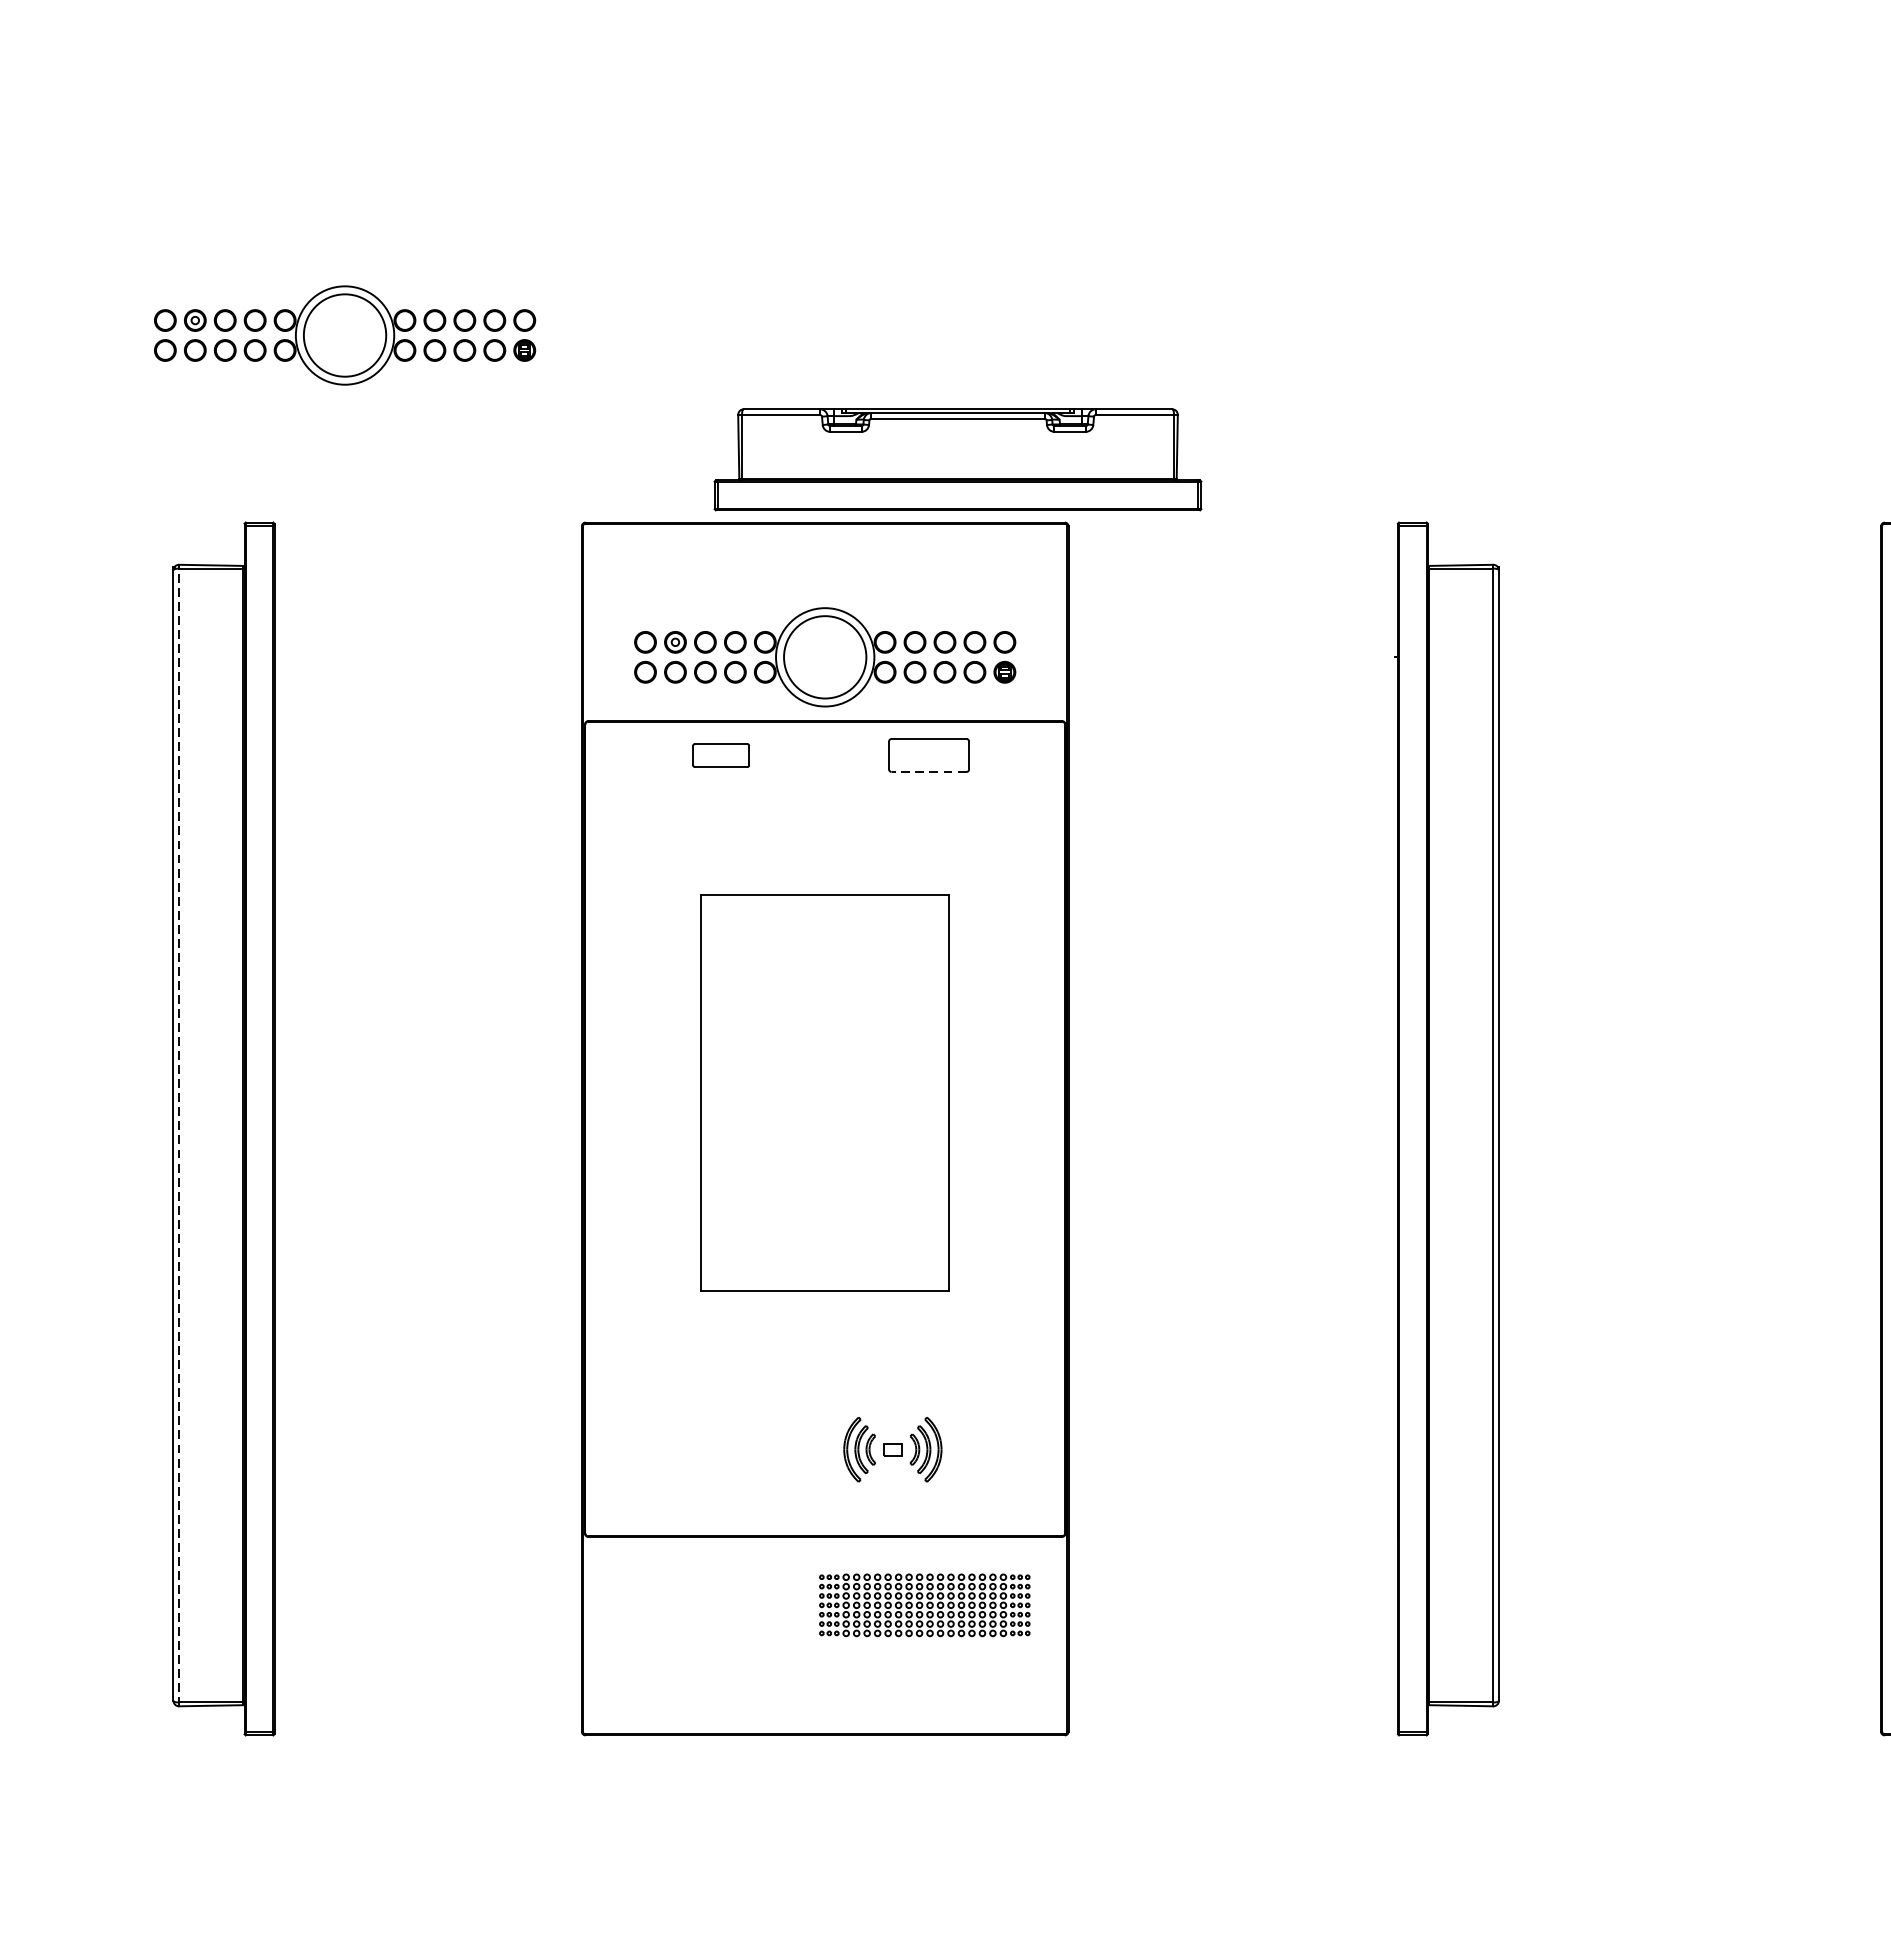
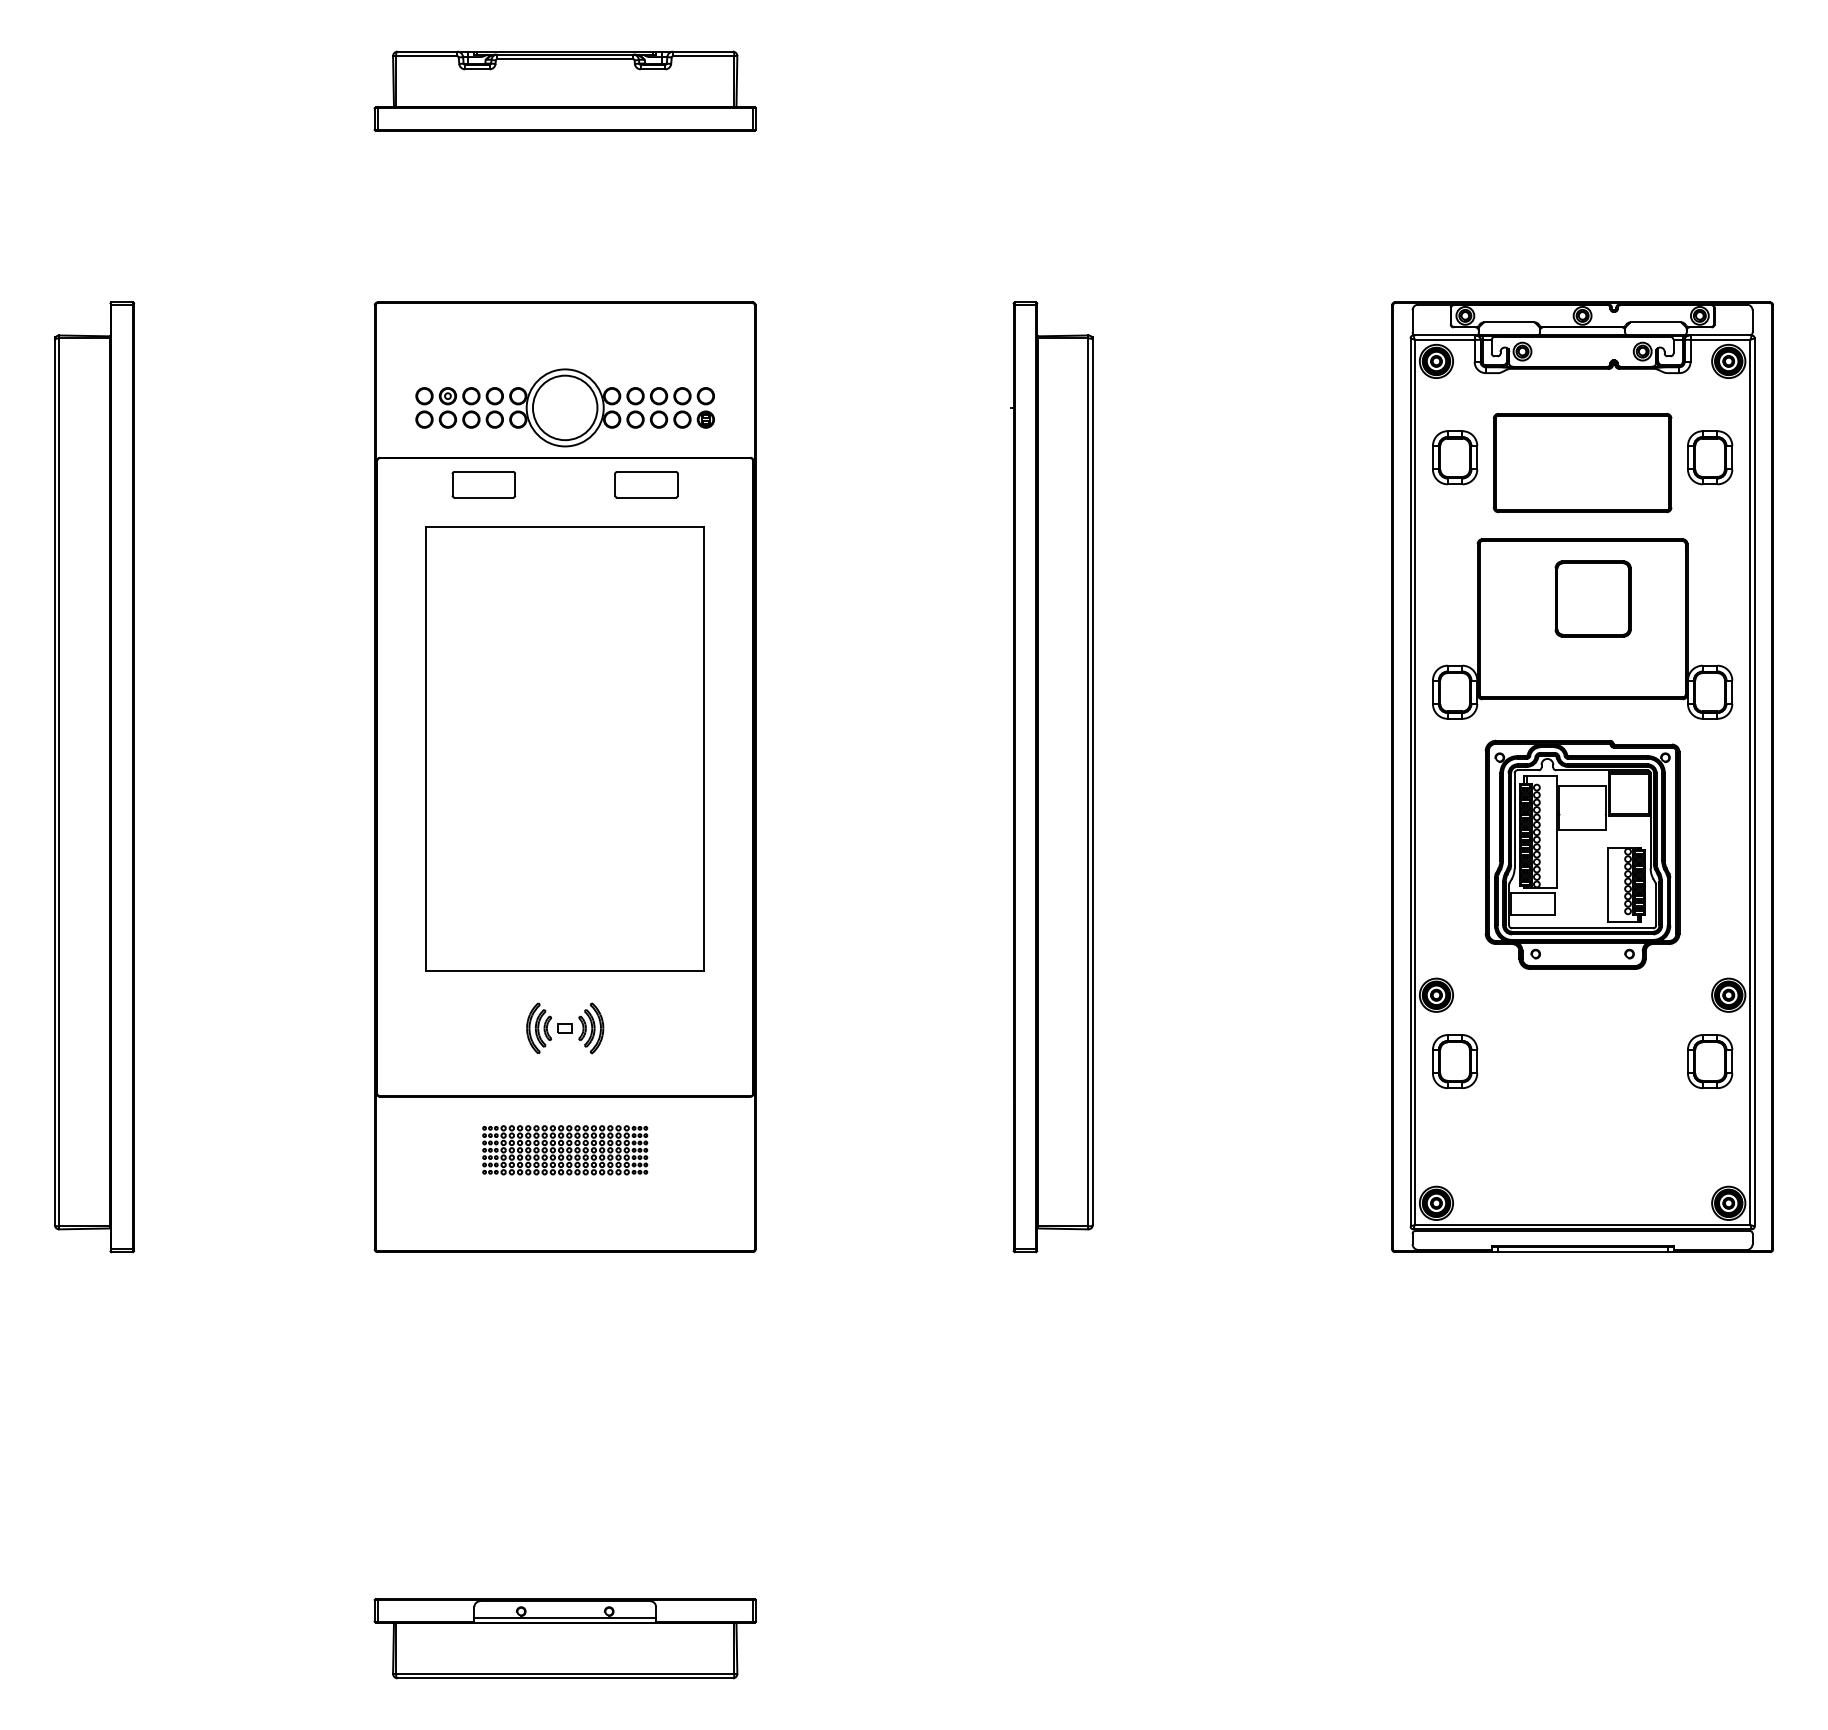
part: (344, 334) -> (188, 155), removed
part: (957, 458) -> (564, 90), moved
part: (720, 755) -> (483, 484), size x1.43
line: (929, 771) -> (646, 497), dashed -> solid
part: (824, 1092) -> (564, 748), size x1.43
line: (179, 1135) -> (59, 782), dashed -> solid
part: (893, 1449) -> (565, 1028), moved
part: (925, 1605) -> (565, 1150), moved

